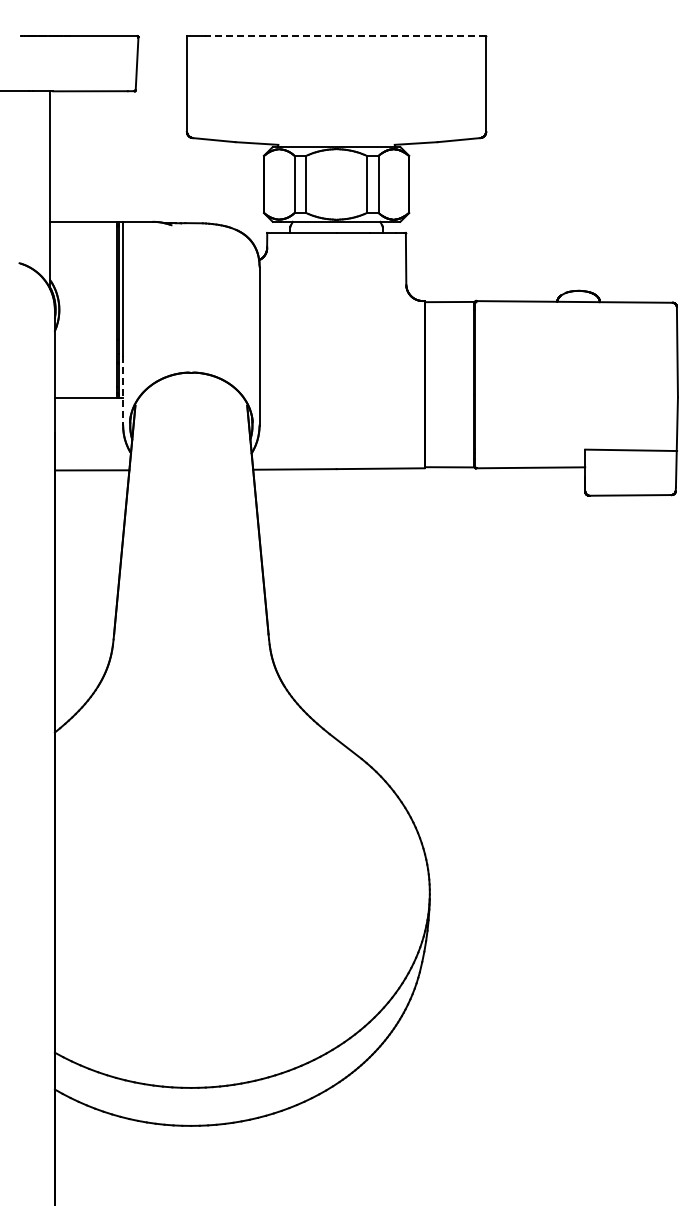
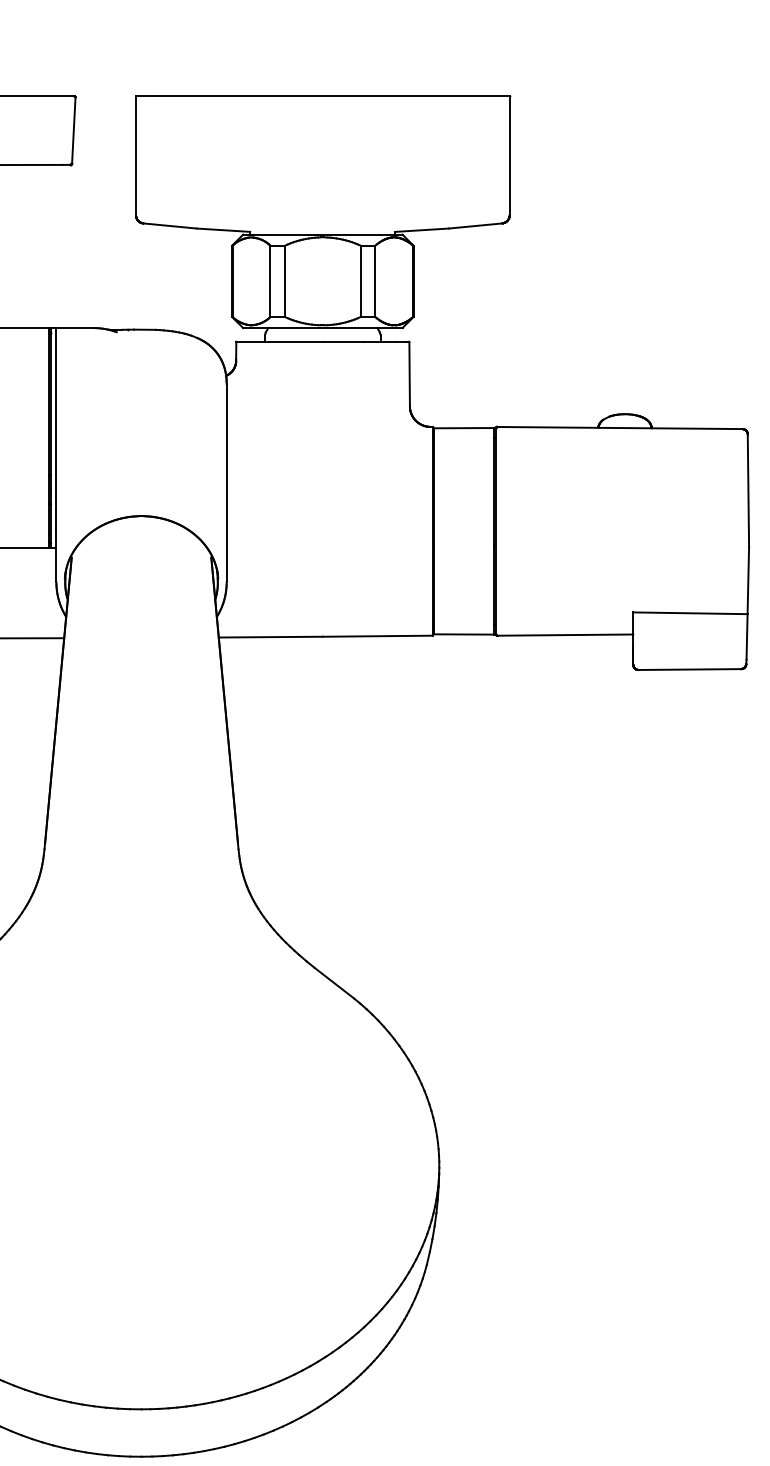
line: (345, 36) -> (333, 96), dashed -> solid
line: (123, 390) -> (56, 538), dashed -> solid

